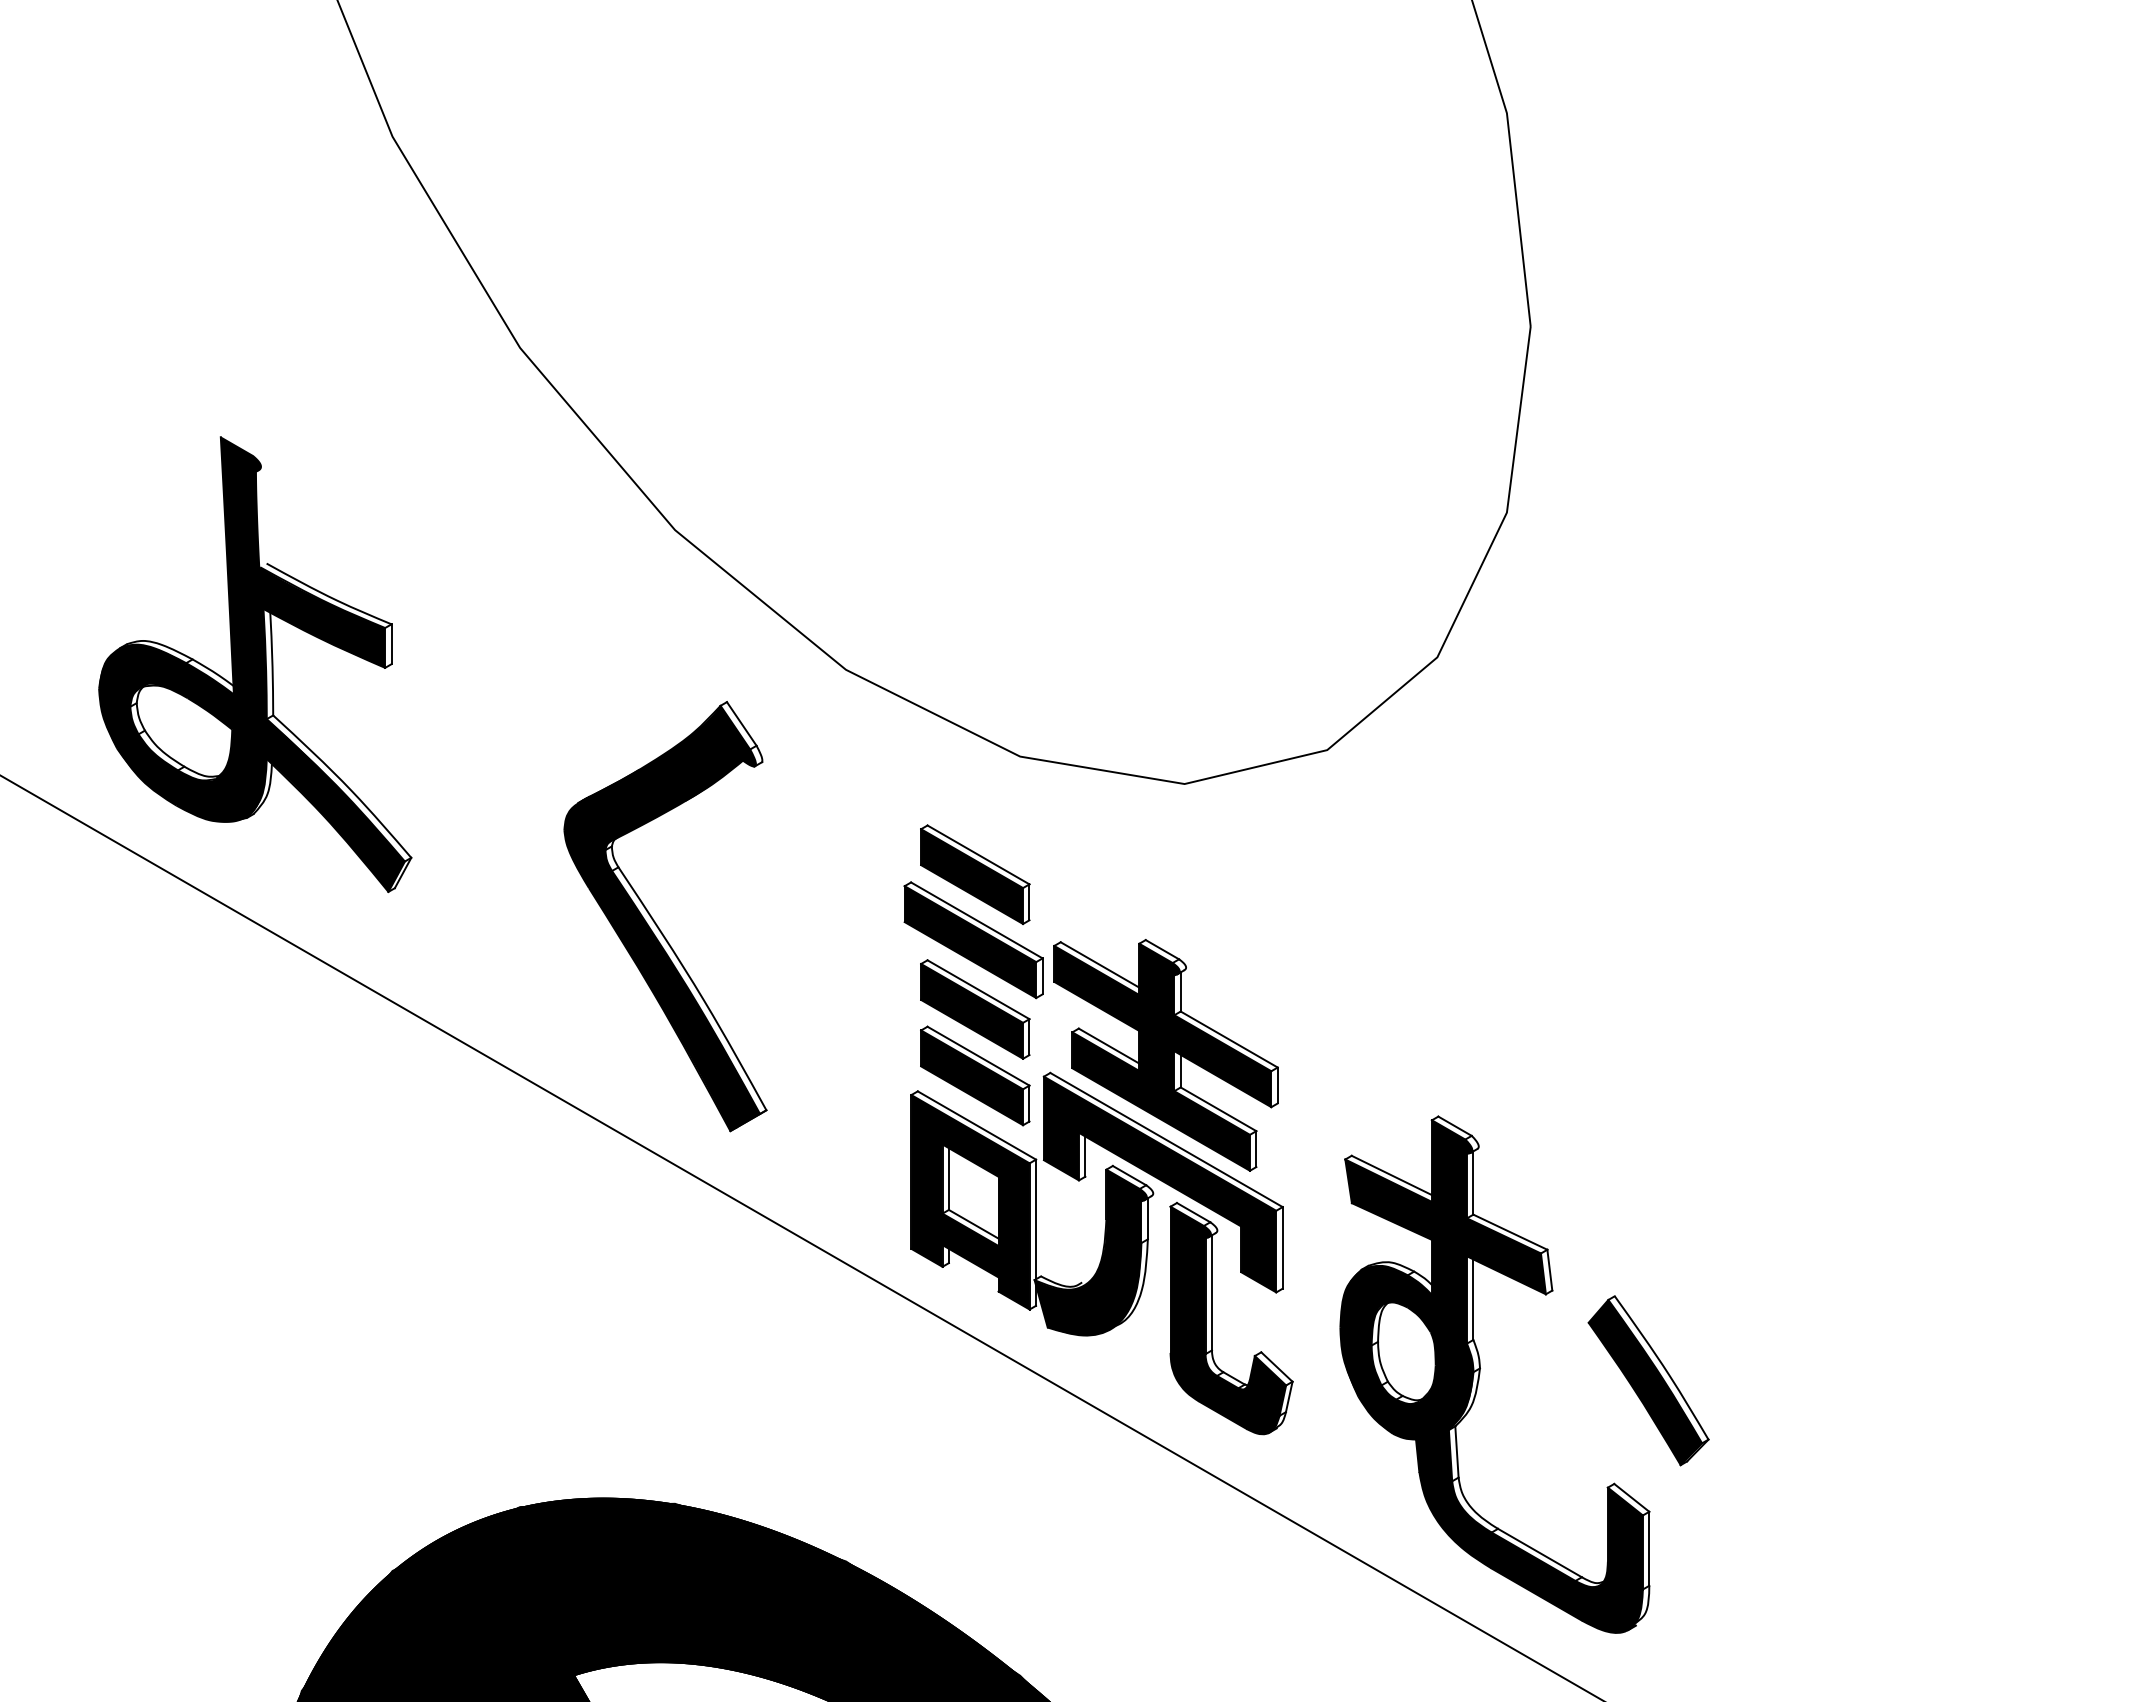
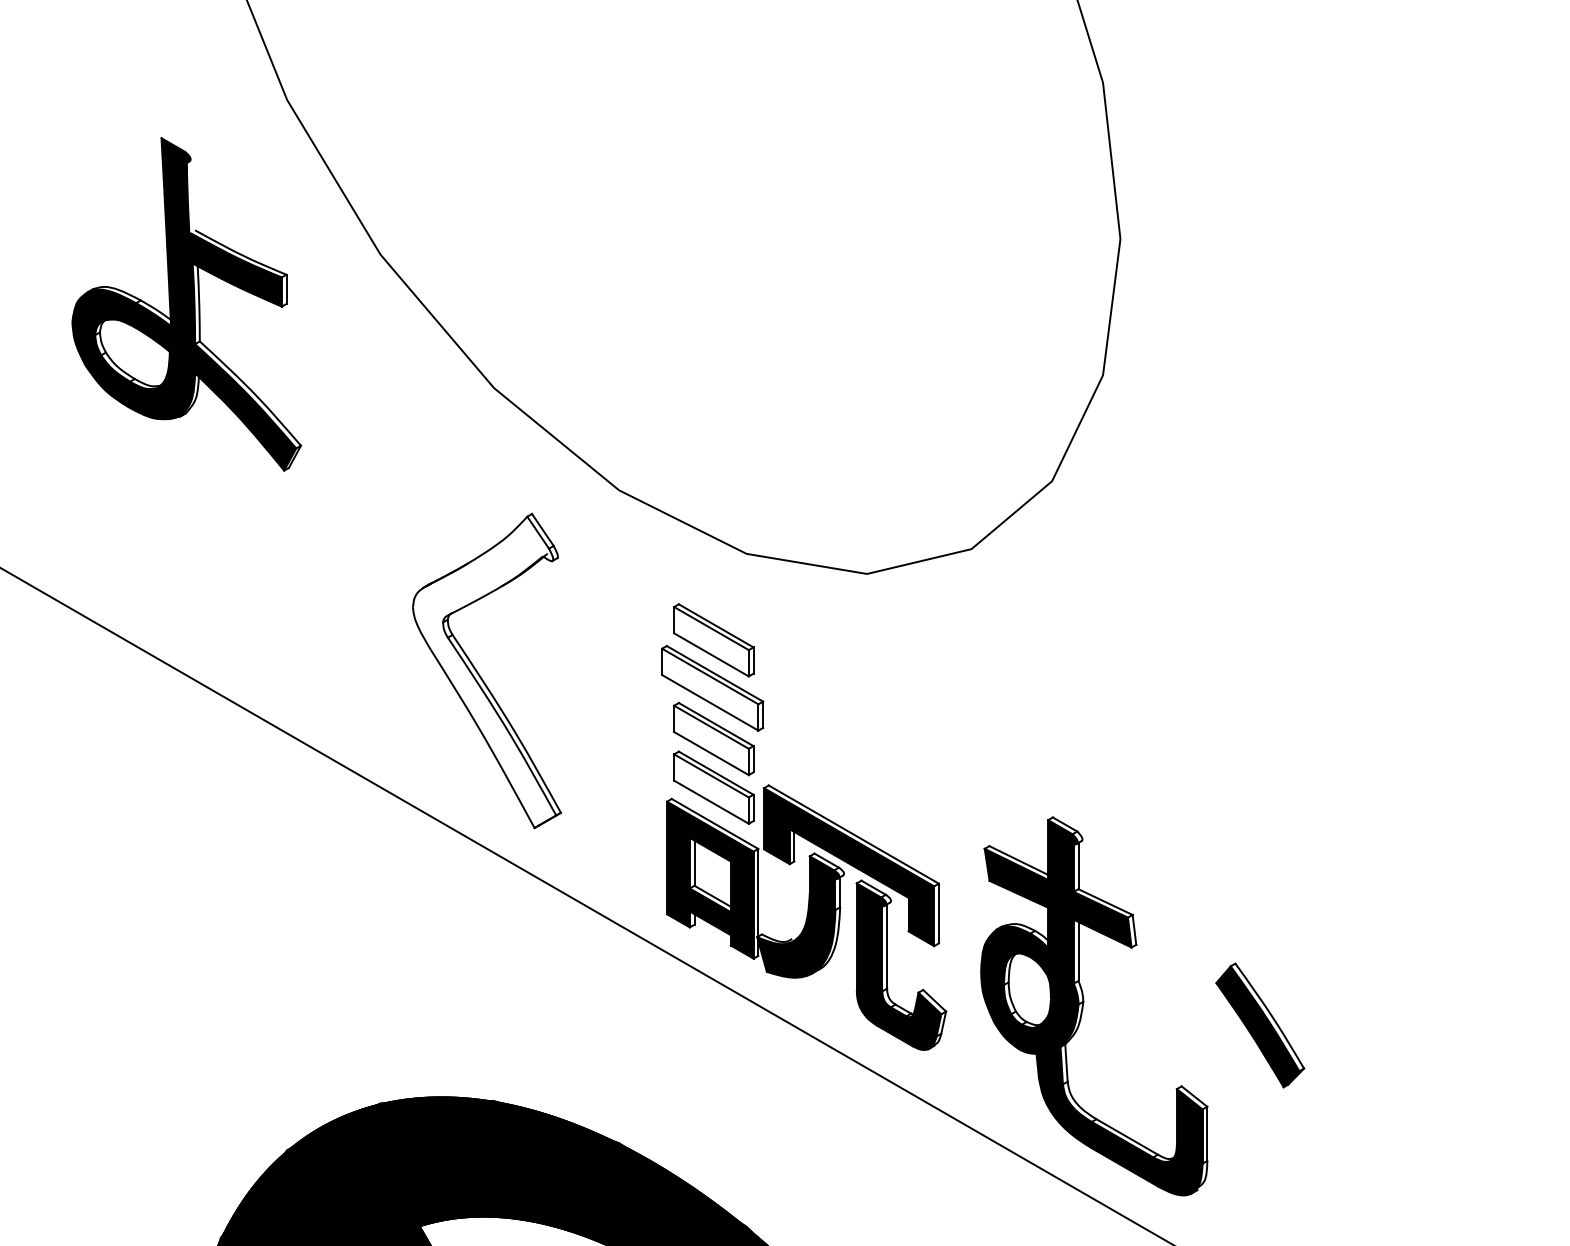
part: (255, 664) -> (186, 304), moved
fill: (972, 876) -> (711, 641), removed
fill: (662, 918) -> (484, 672), removed
fill: (970, 942) -> (710, 689), removed
fill: (972, 1011) -> (711, 740), removed
part: (1165, 1055) -> (853, 772), removed
fill: (972, 1077) -> (711, 788), removed
part: (1648, 1380) -> (1260, 1025), moved

